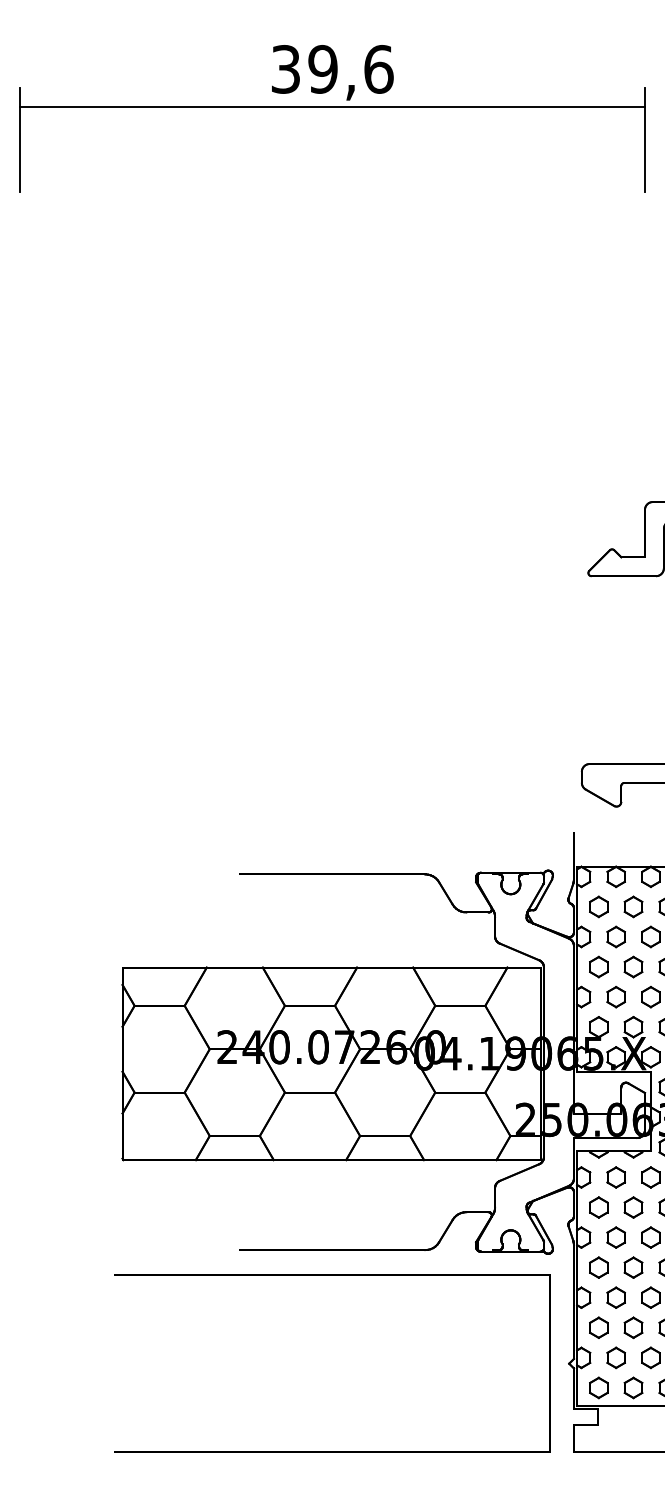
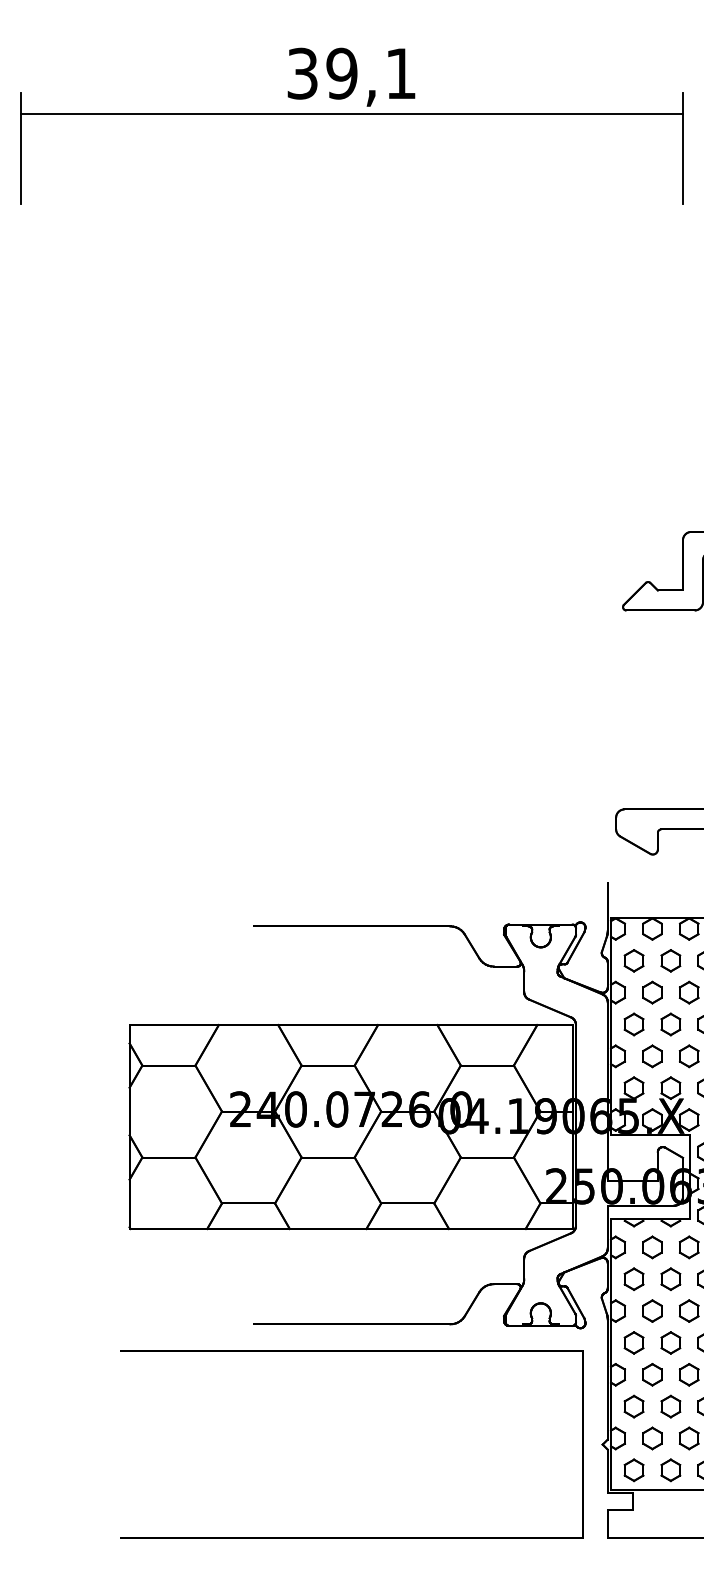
text: (378, 69) -> (400, 73), 39,6 -> 39,1

